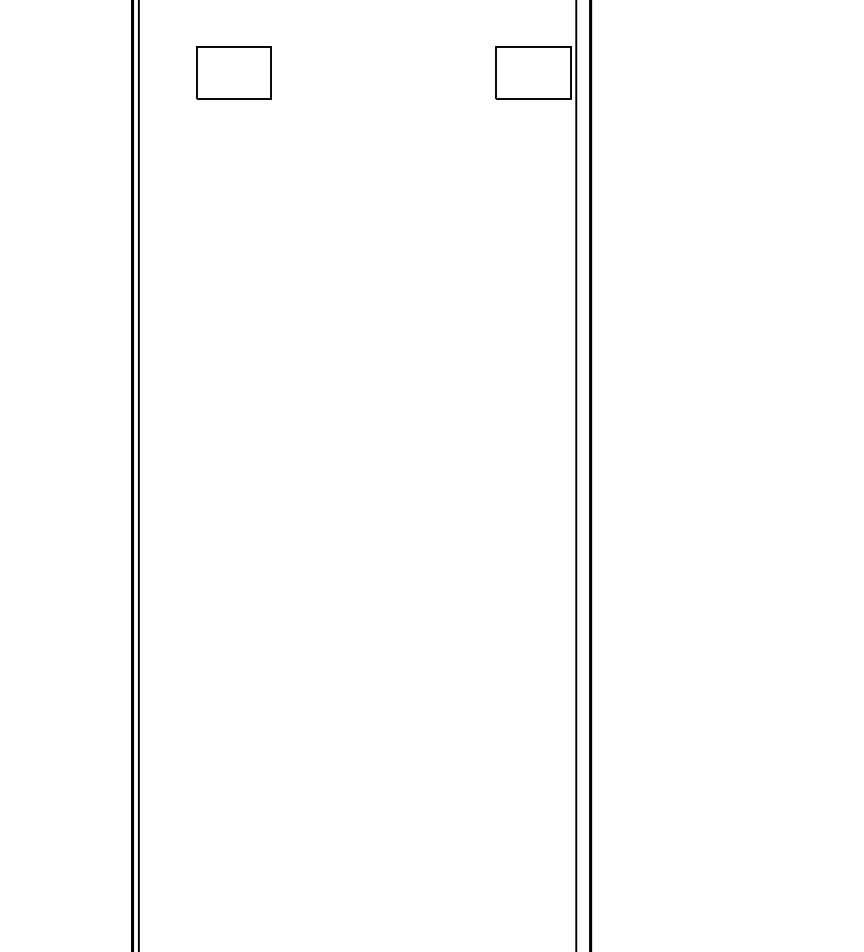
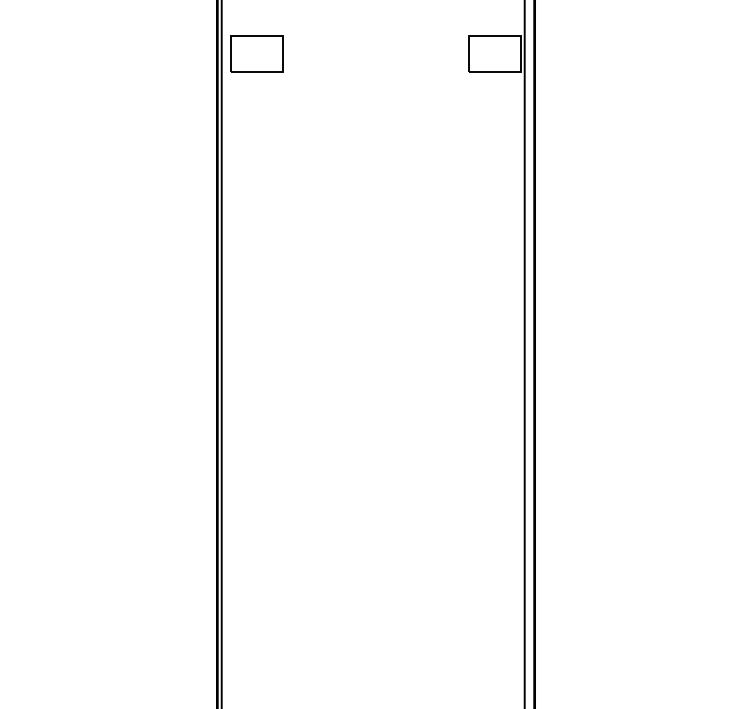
part: (233, 72) -> (256, 53), moved

